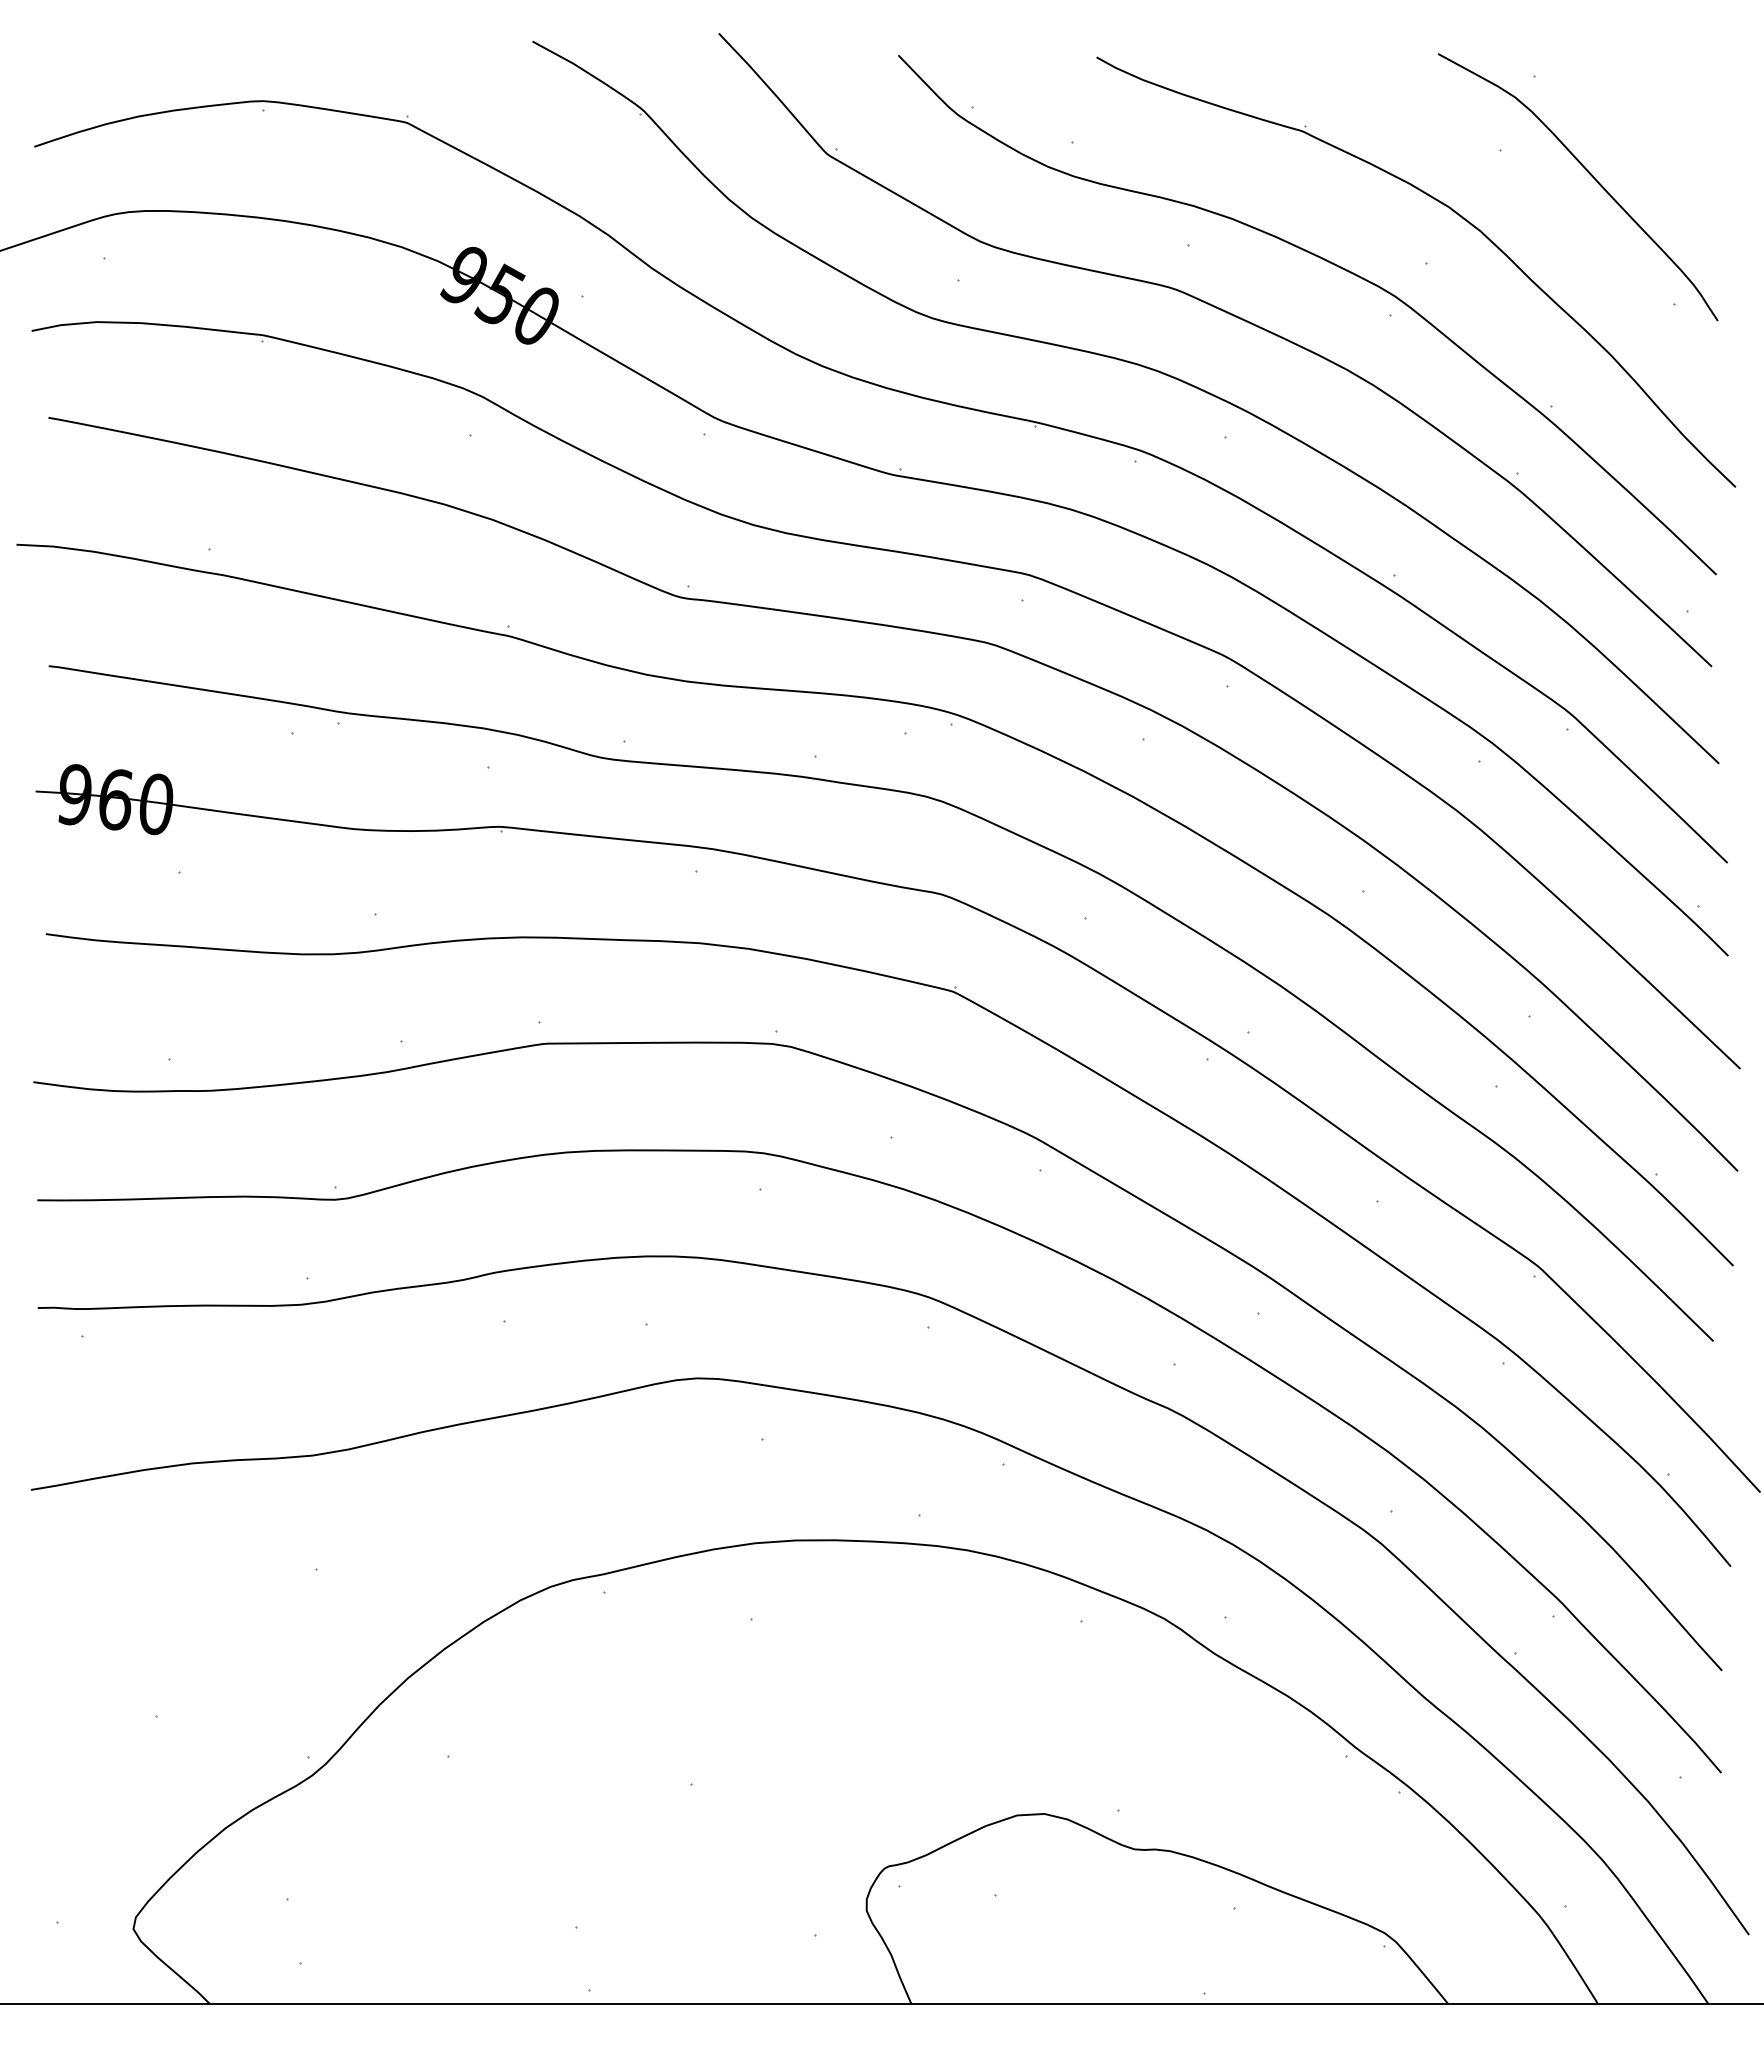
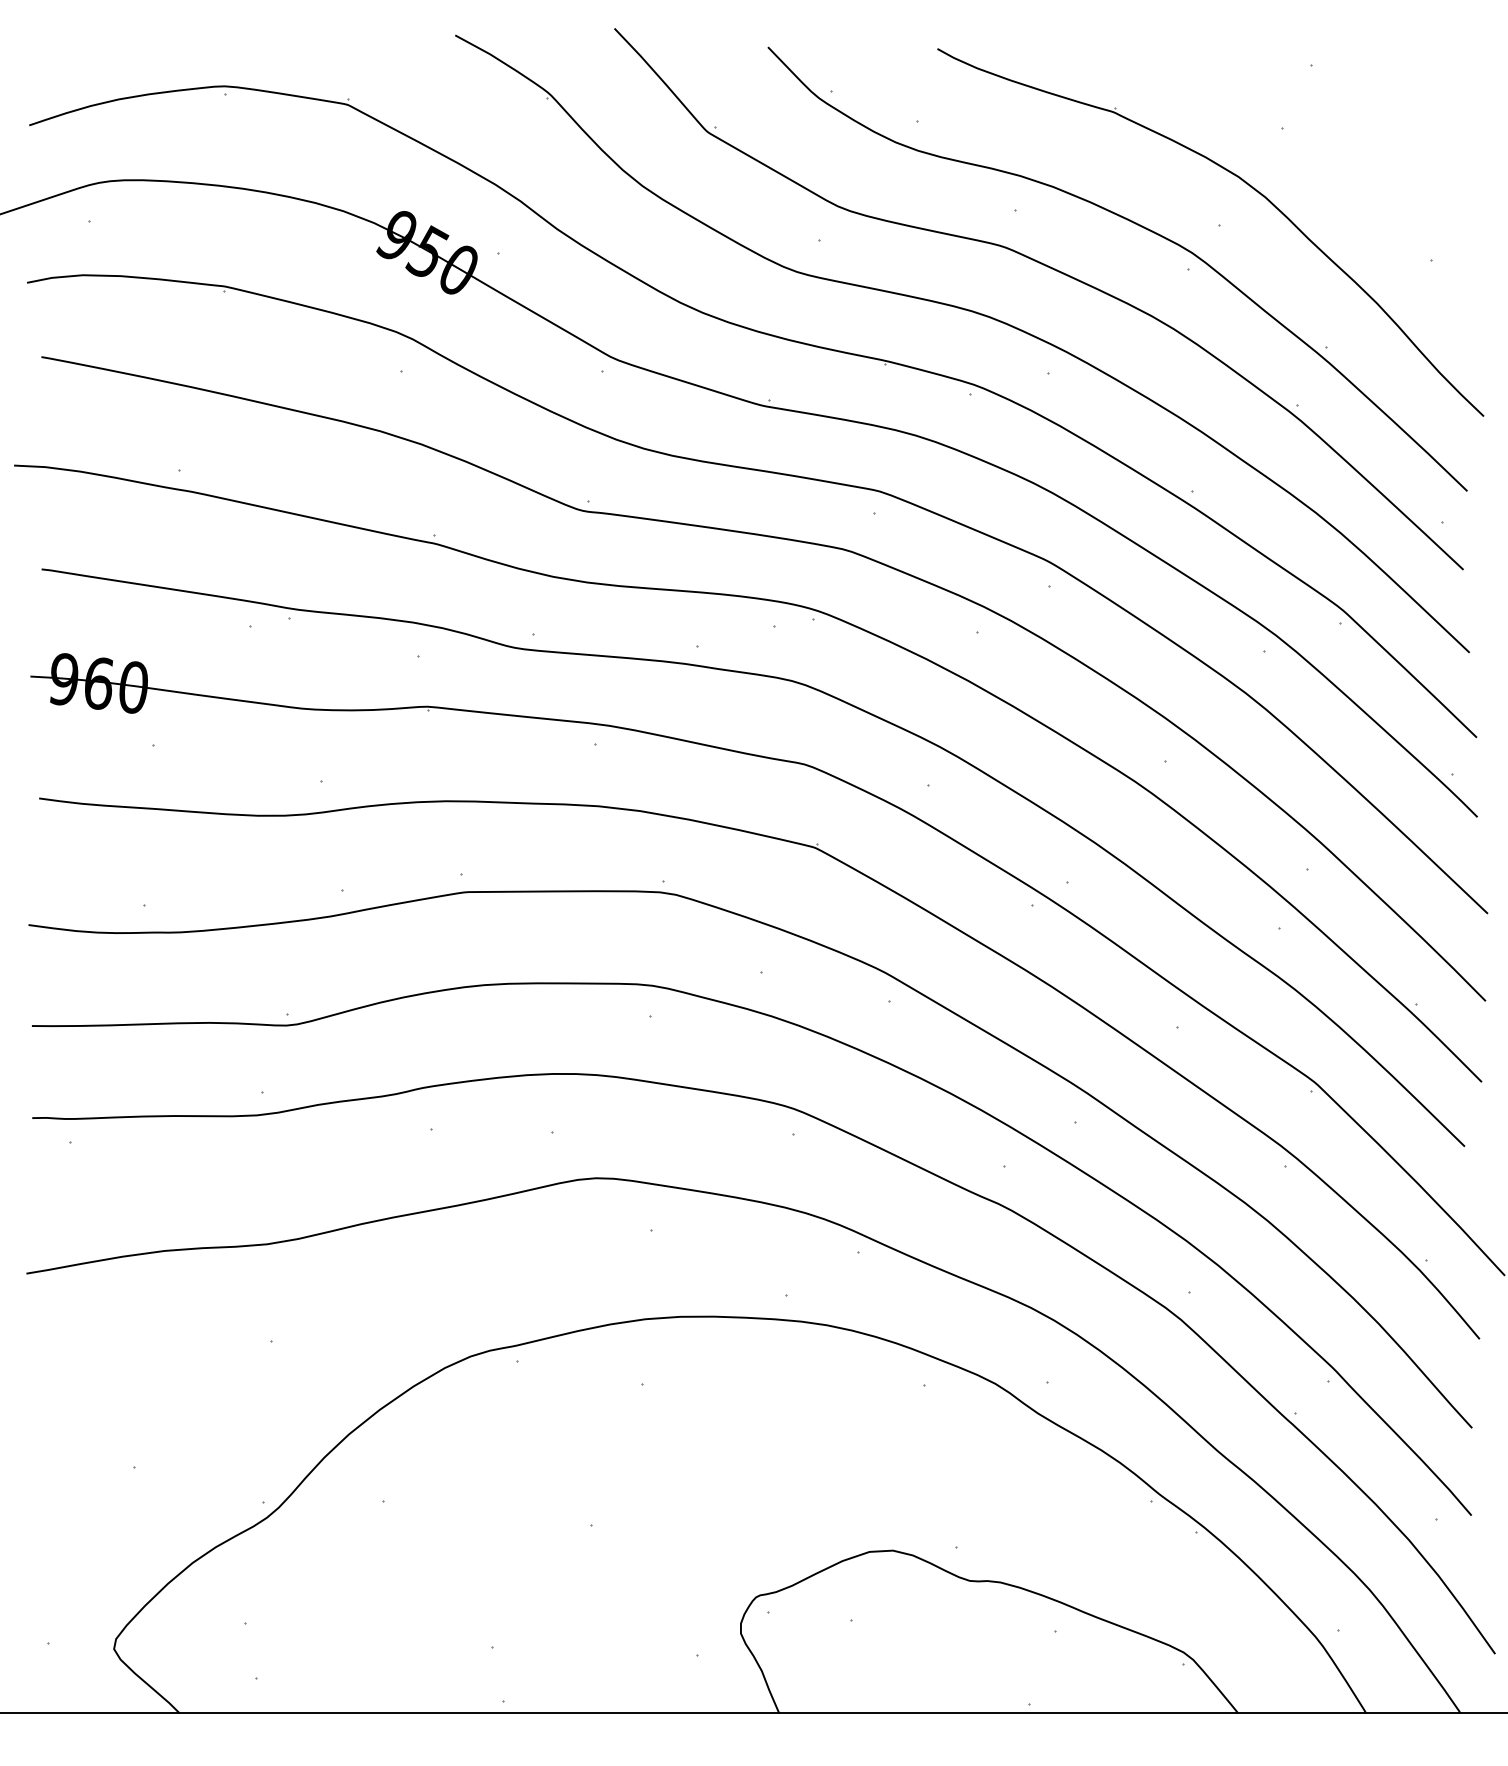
curve: (1589, 174) -> (1358, 149), removed

